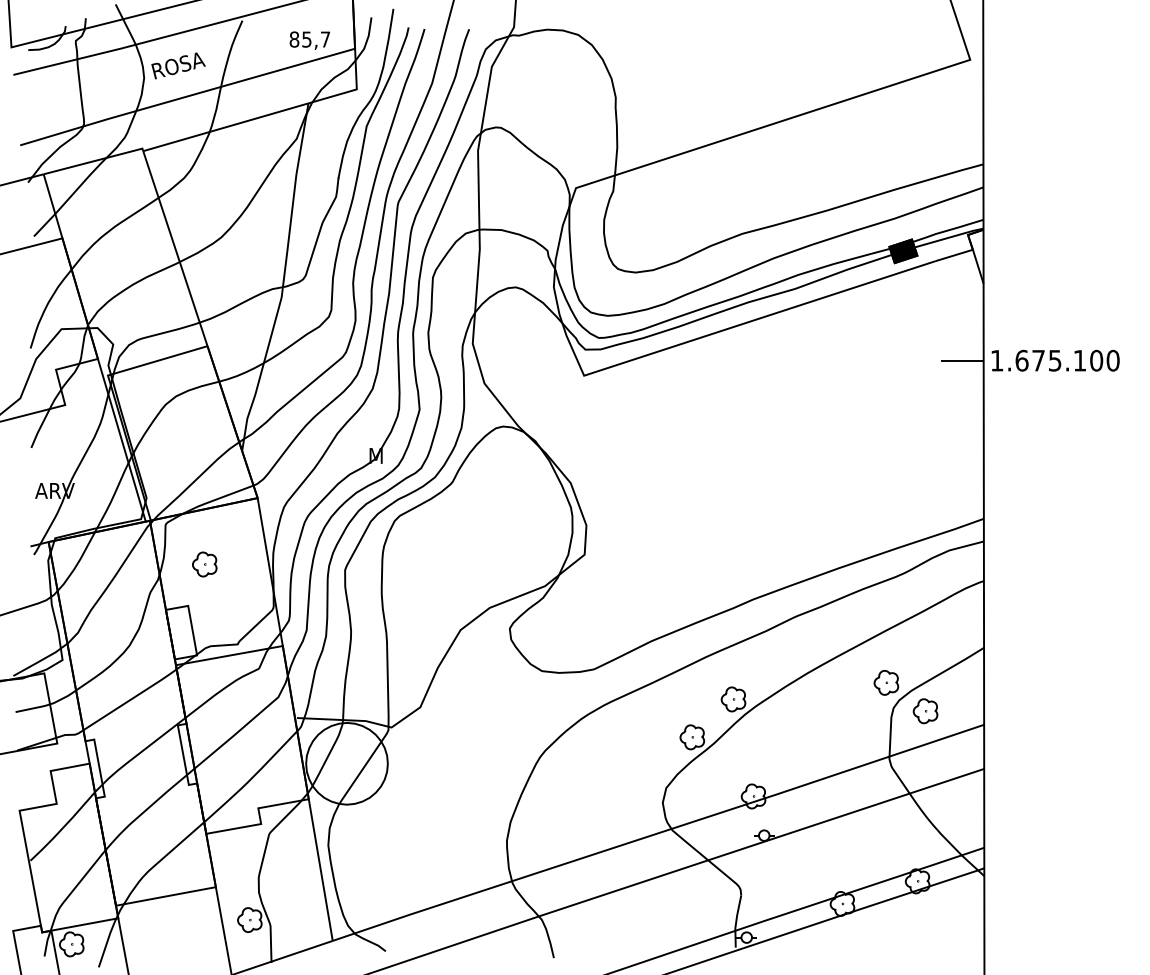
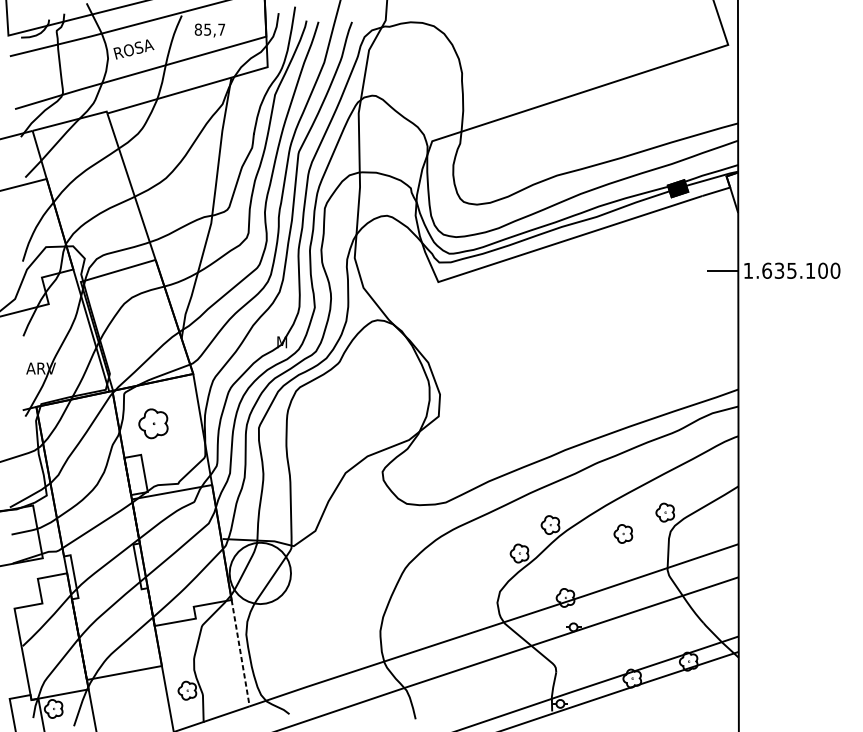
text: (309, 40) -> (209, 30), moved
text: (1038, 360) -> (779, 270), 1.675.100 -> 1.635.100
part: (204, 564) -> (153, 423), size x1.6
part: (925, 711) -> (623, 534), moved
line: (320, 870) -> (240, 653), solid -> dashed

